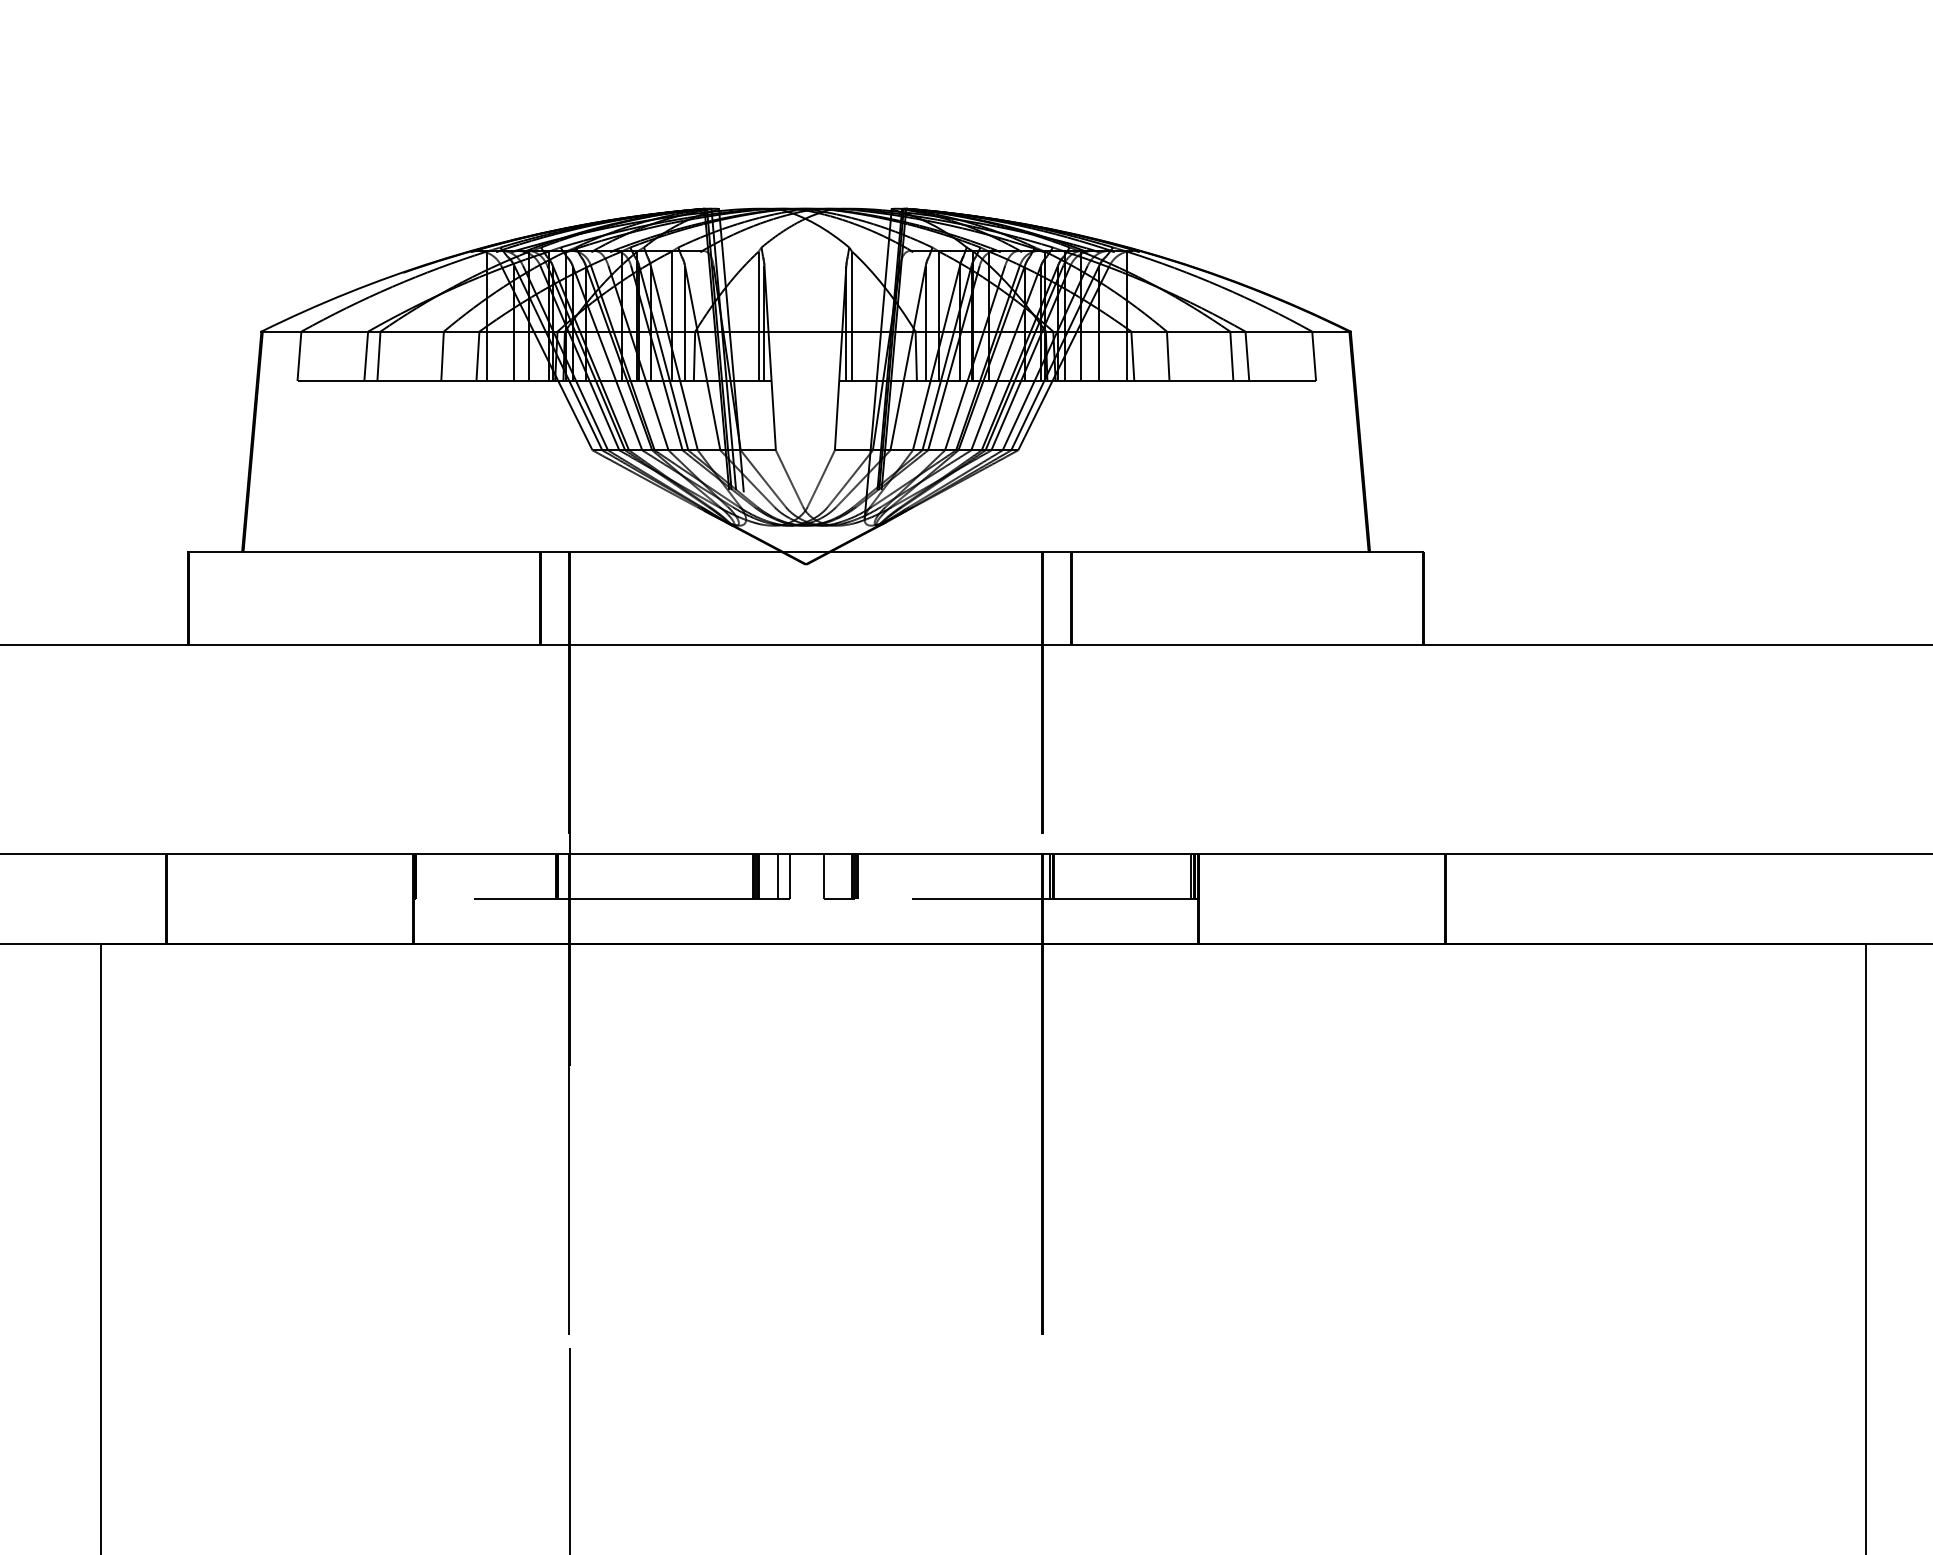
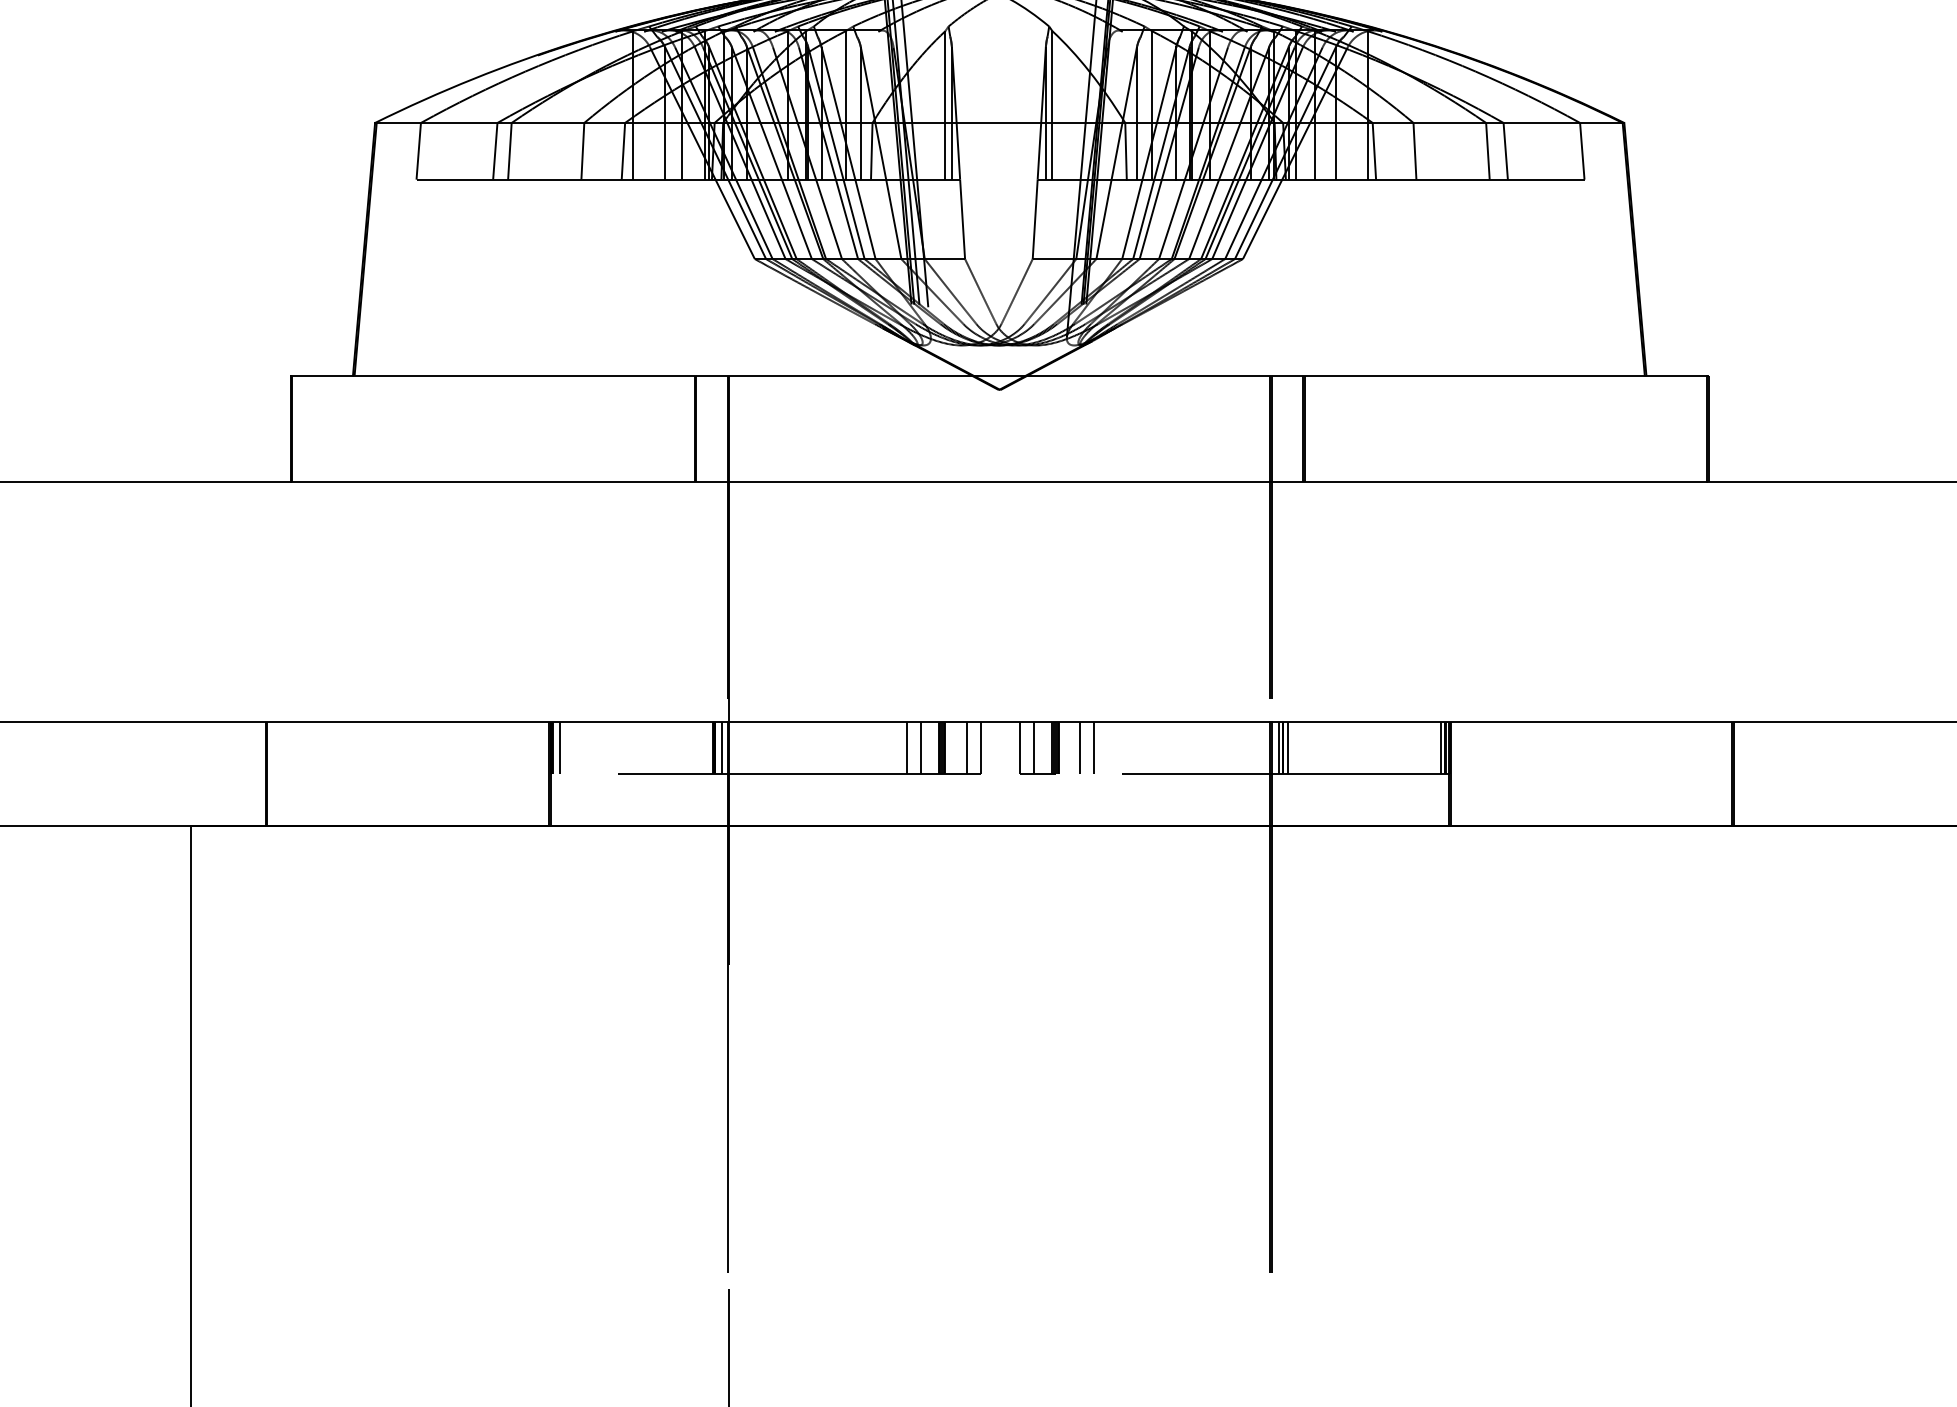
line: (422, 876) -> (559, 747), added
line: (563, 876) -> (721, 747), added
line: (725, 876) -> (907, 747), added
line: (737, 876) -> (921, 747), added
line: (835, 876) -> (1033, 747), added
line: (876, 876) -> (1080, 747), added
line: (888, 876) -> (1094, 747), added
line: (1057, 876) -> (1287, 747), added

